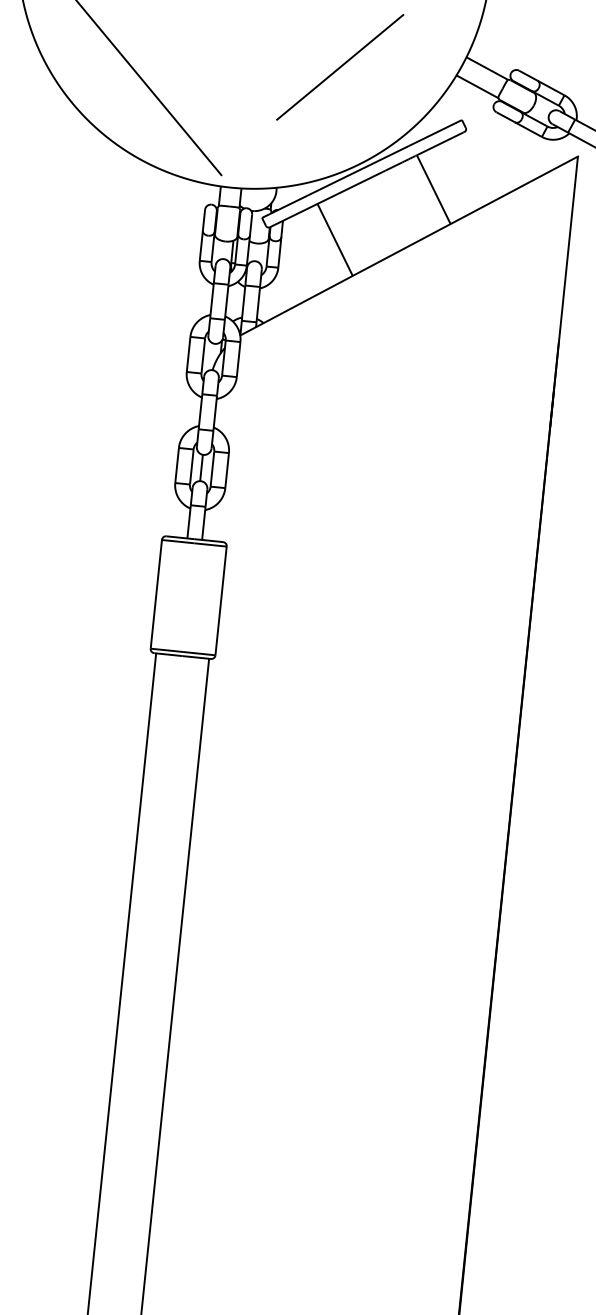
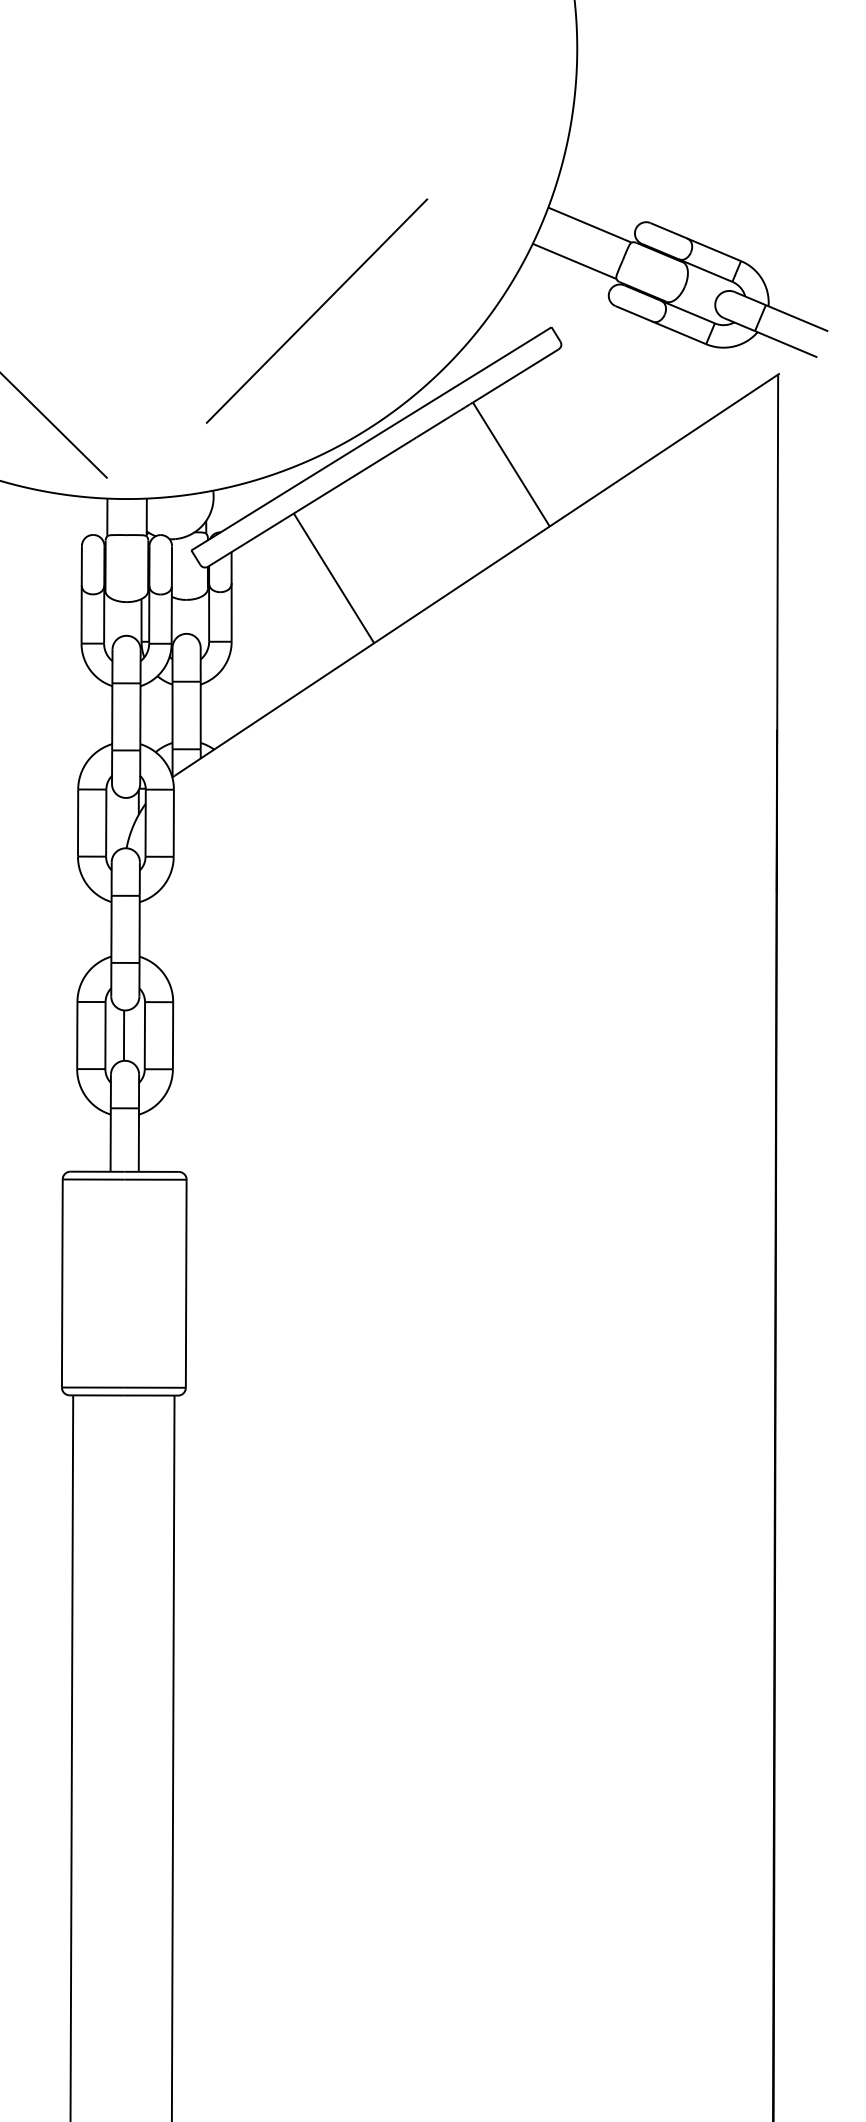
line: (340, 67) -> (317, 311), moved

